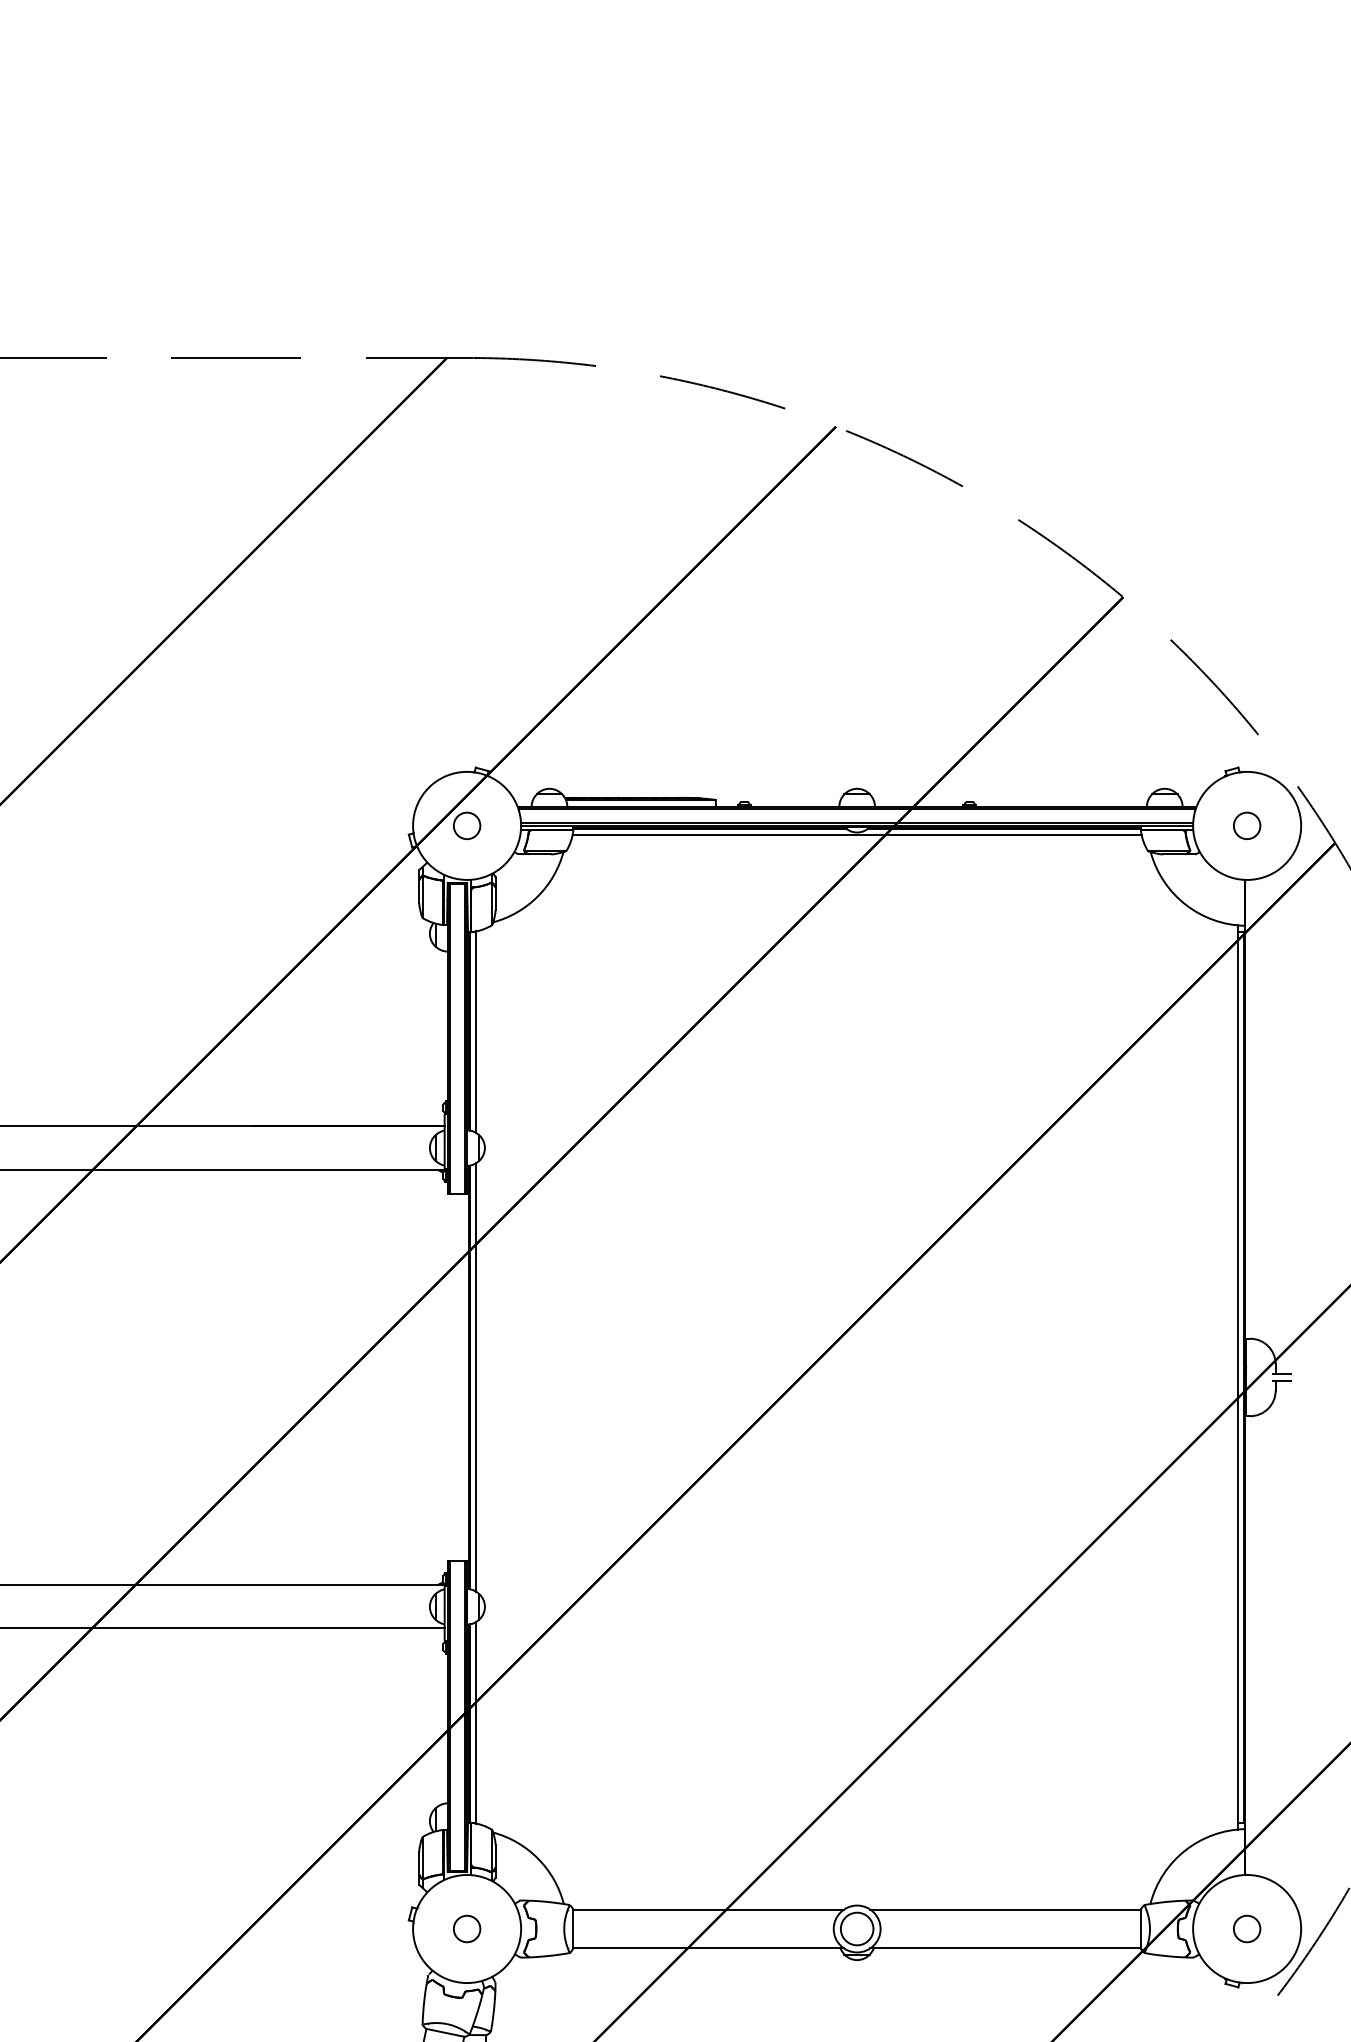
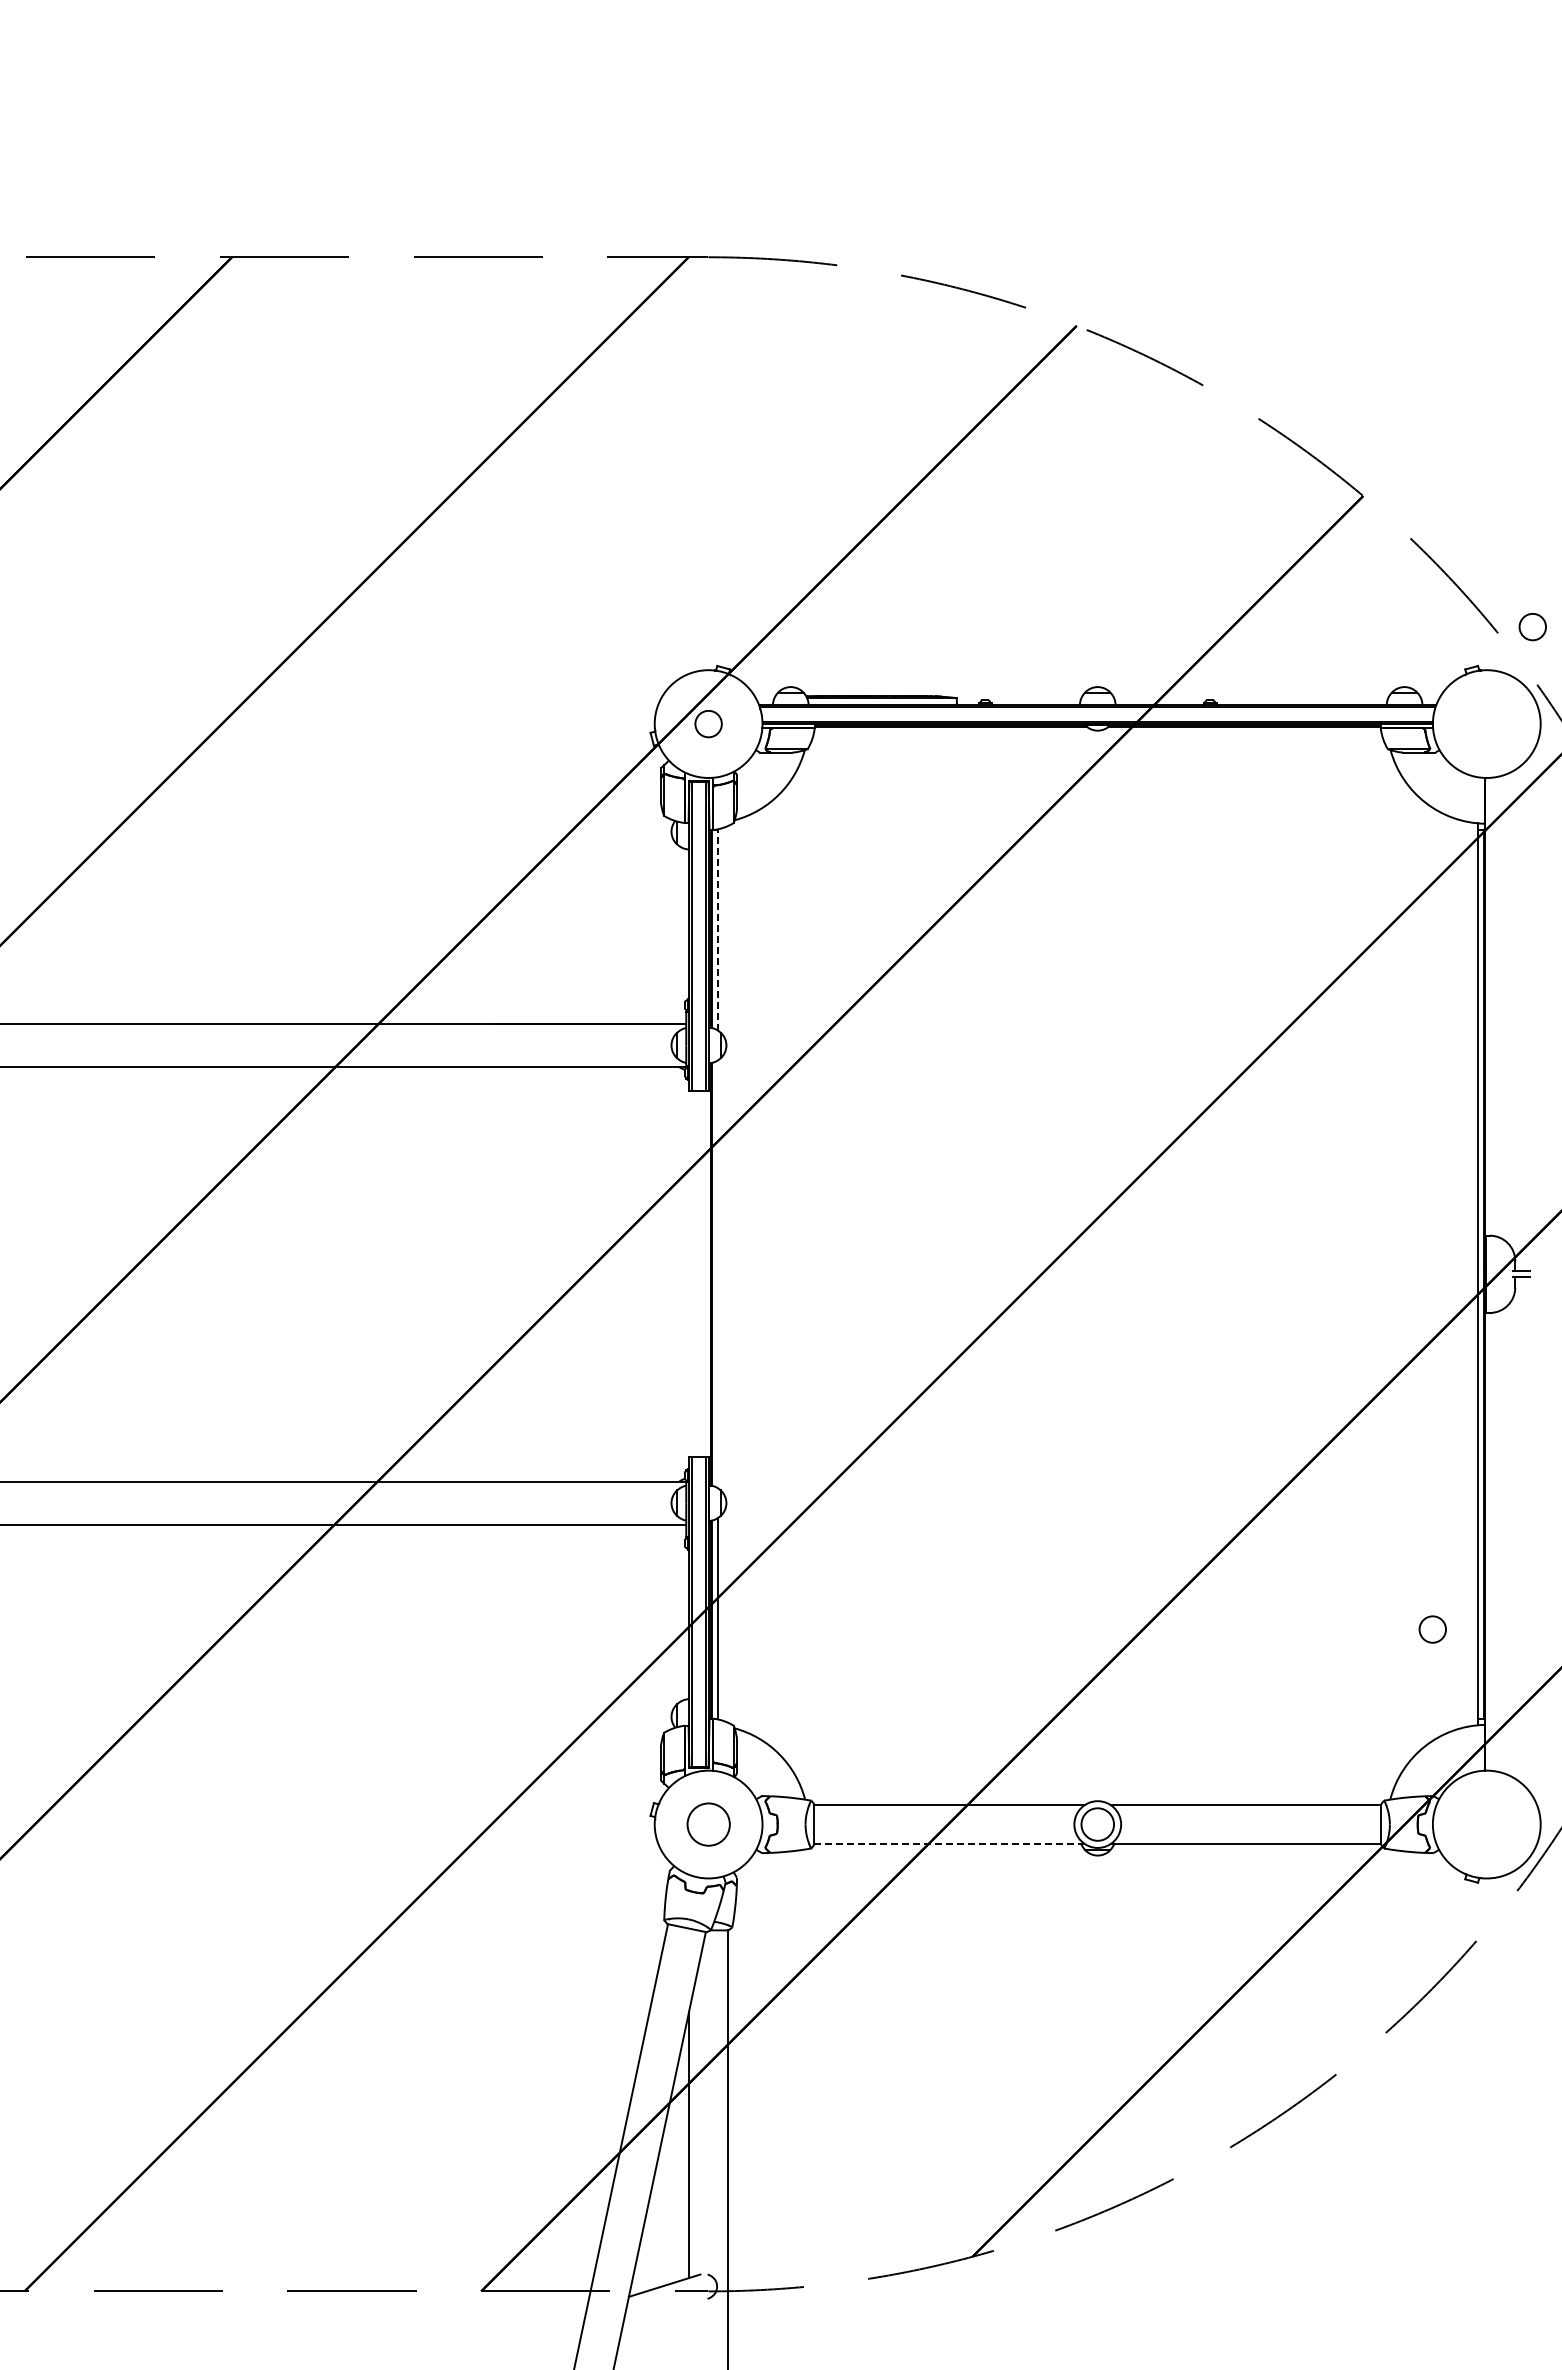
circle: (1246, 826) -> (1532, 627), moved
line: (856, 835) -> (1097, 733), removed
line: (475, 1031) -> (717, 929), solid -> dashed
line: (475, 1377) -> (717, 1274), removed
circle: (466, 1928) -> (708, 1824), size x1.6
circle: (1246, 1928) -> (1432, 1629), moved
line: (708, 1947) -> (949, 1843), solid -> dashed

